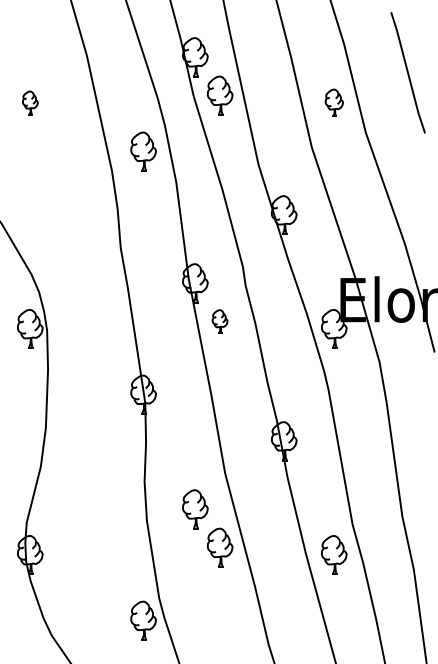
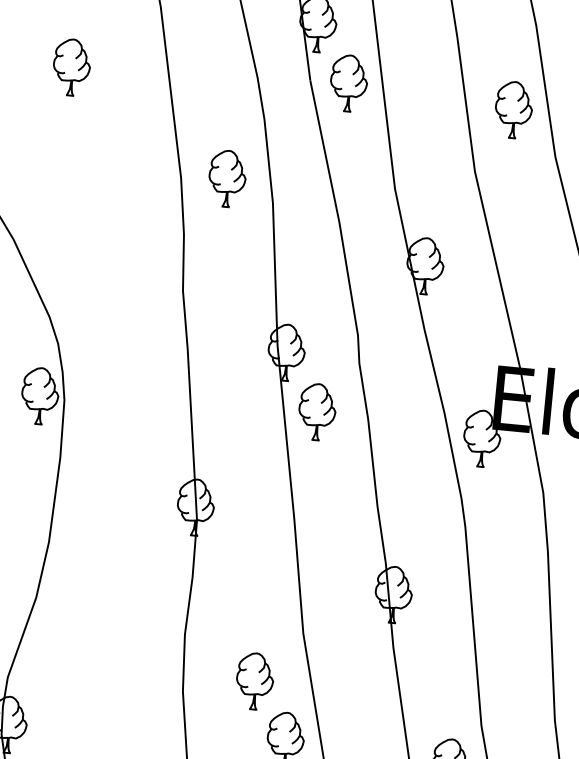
part: (30, 102) -> (72, 66), size x1.67
part: (334, 102) -> (514, 109), size x1.43
part: (143, 151) -> (227, 178), moved
part: (219, 321) -> (316, 411), size x1.67

